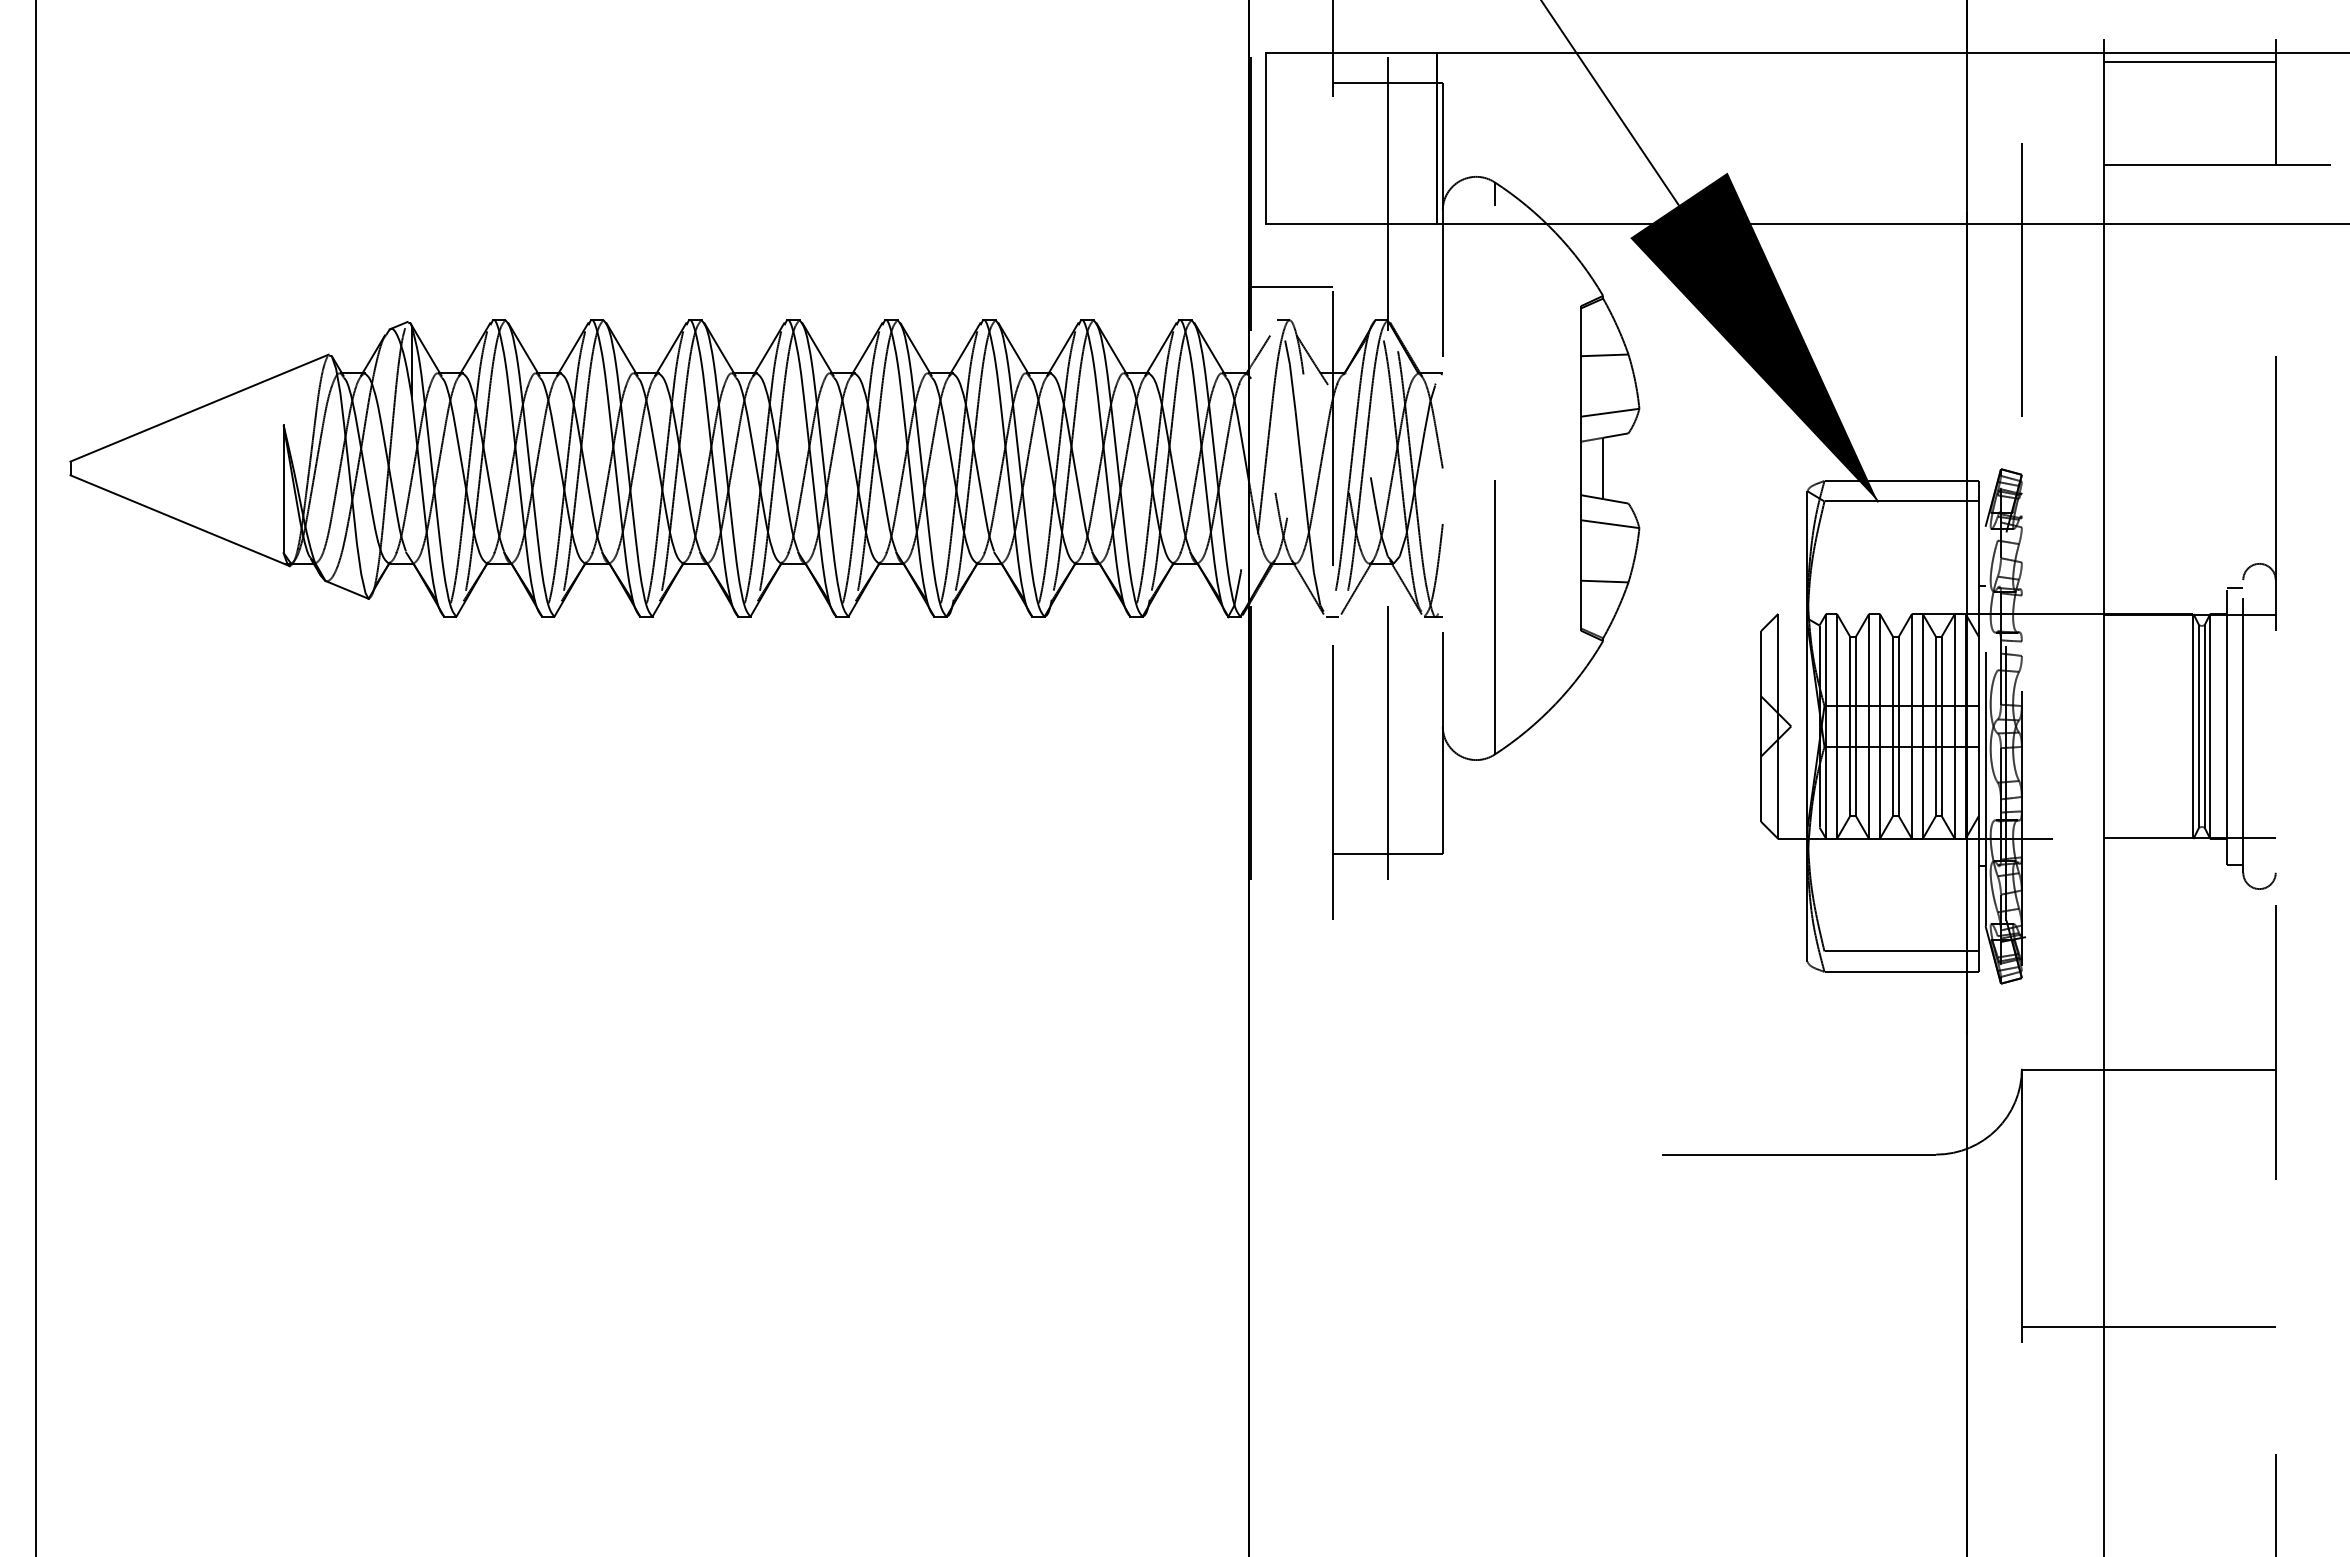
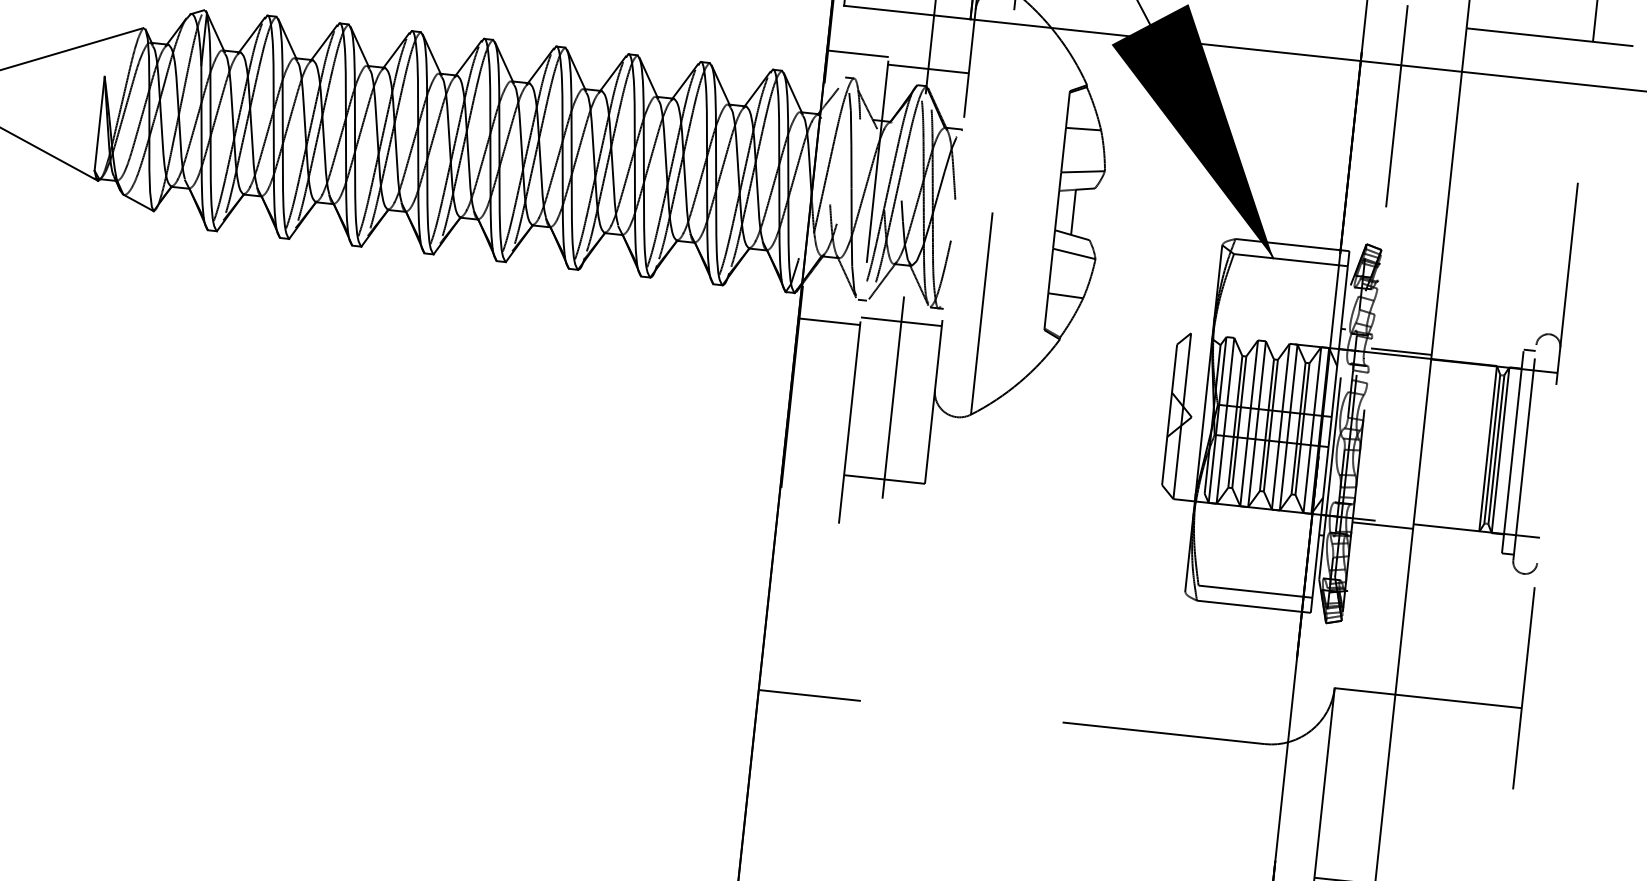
line: (1387, 296) -> (928, 68), added
line: (2062, 608) -> (1400, 351), added
line: (1387, 640) -> (901, 322), added
line: (1291, 650) -> (829, 321), added
line: (2062, 844) -> (1382, 525), added
line: (1318, 1154) -> (809, 695), added

